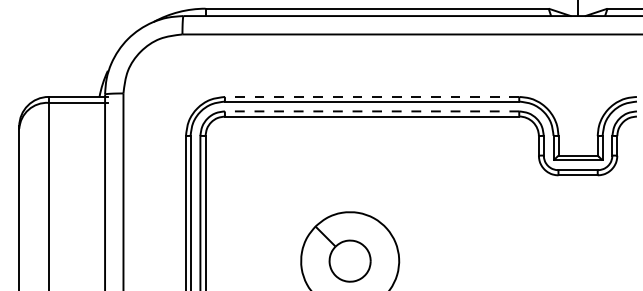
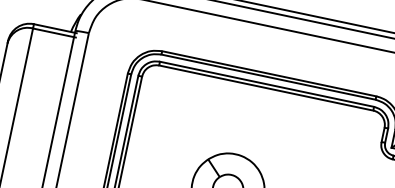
line: (371, 96) -> (268, 73), dashed -> solid
line: (371, 111) -> (266, 84), dashed -> solid

